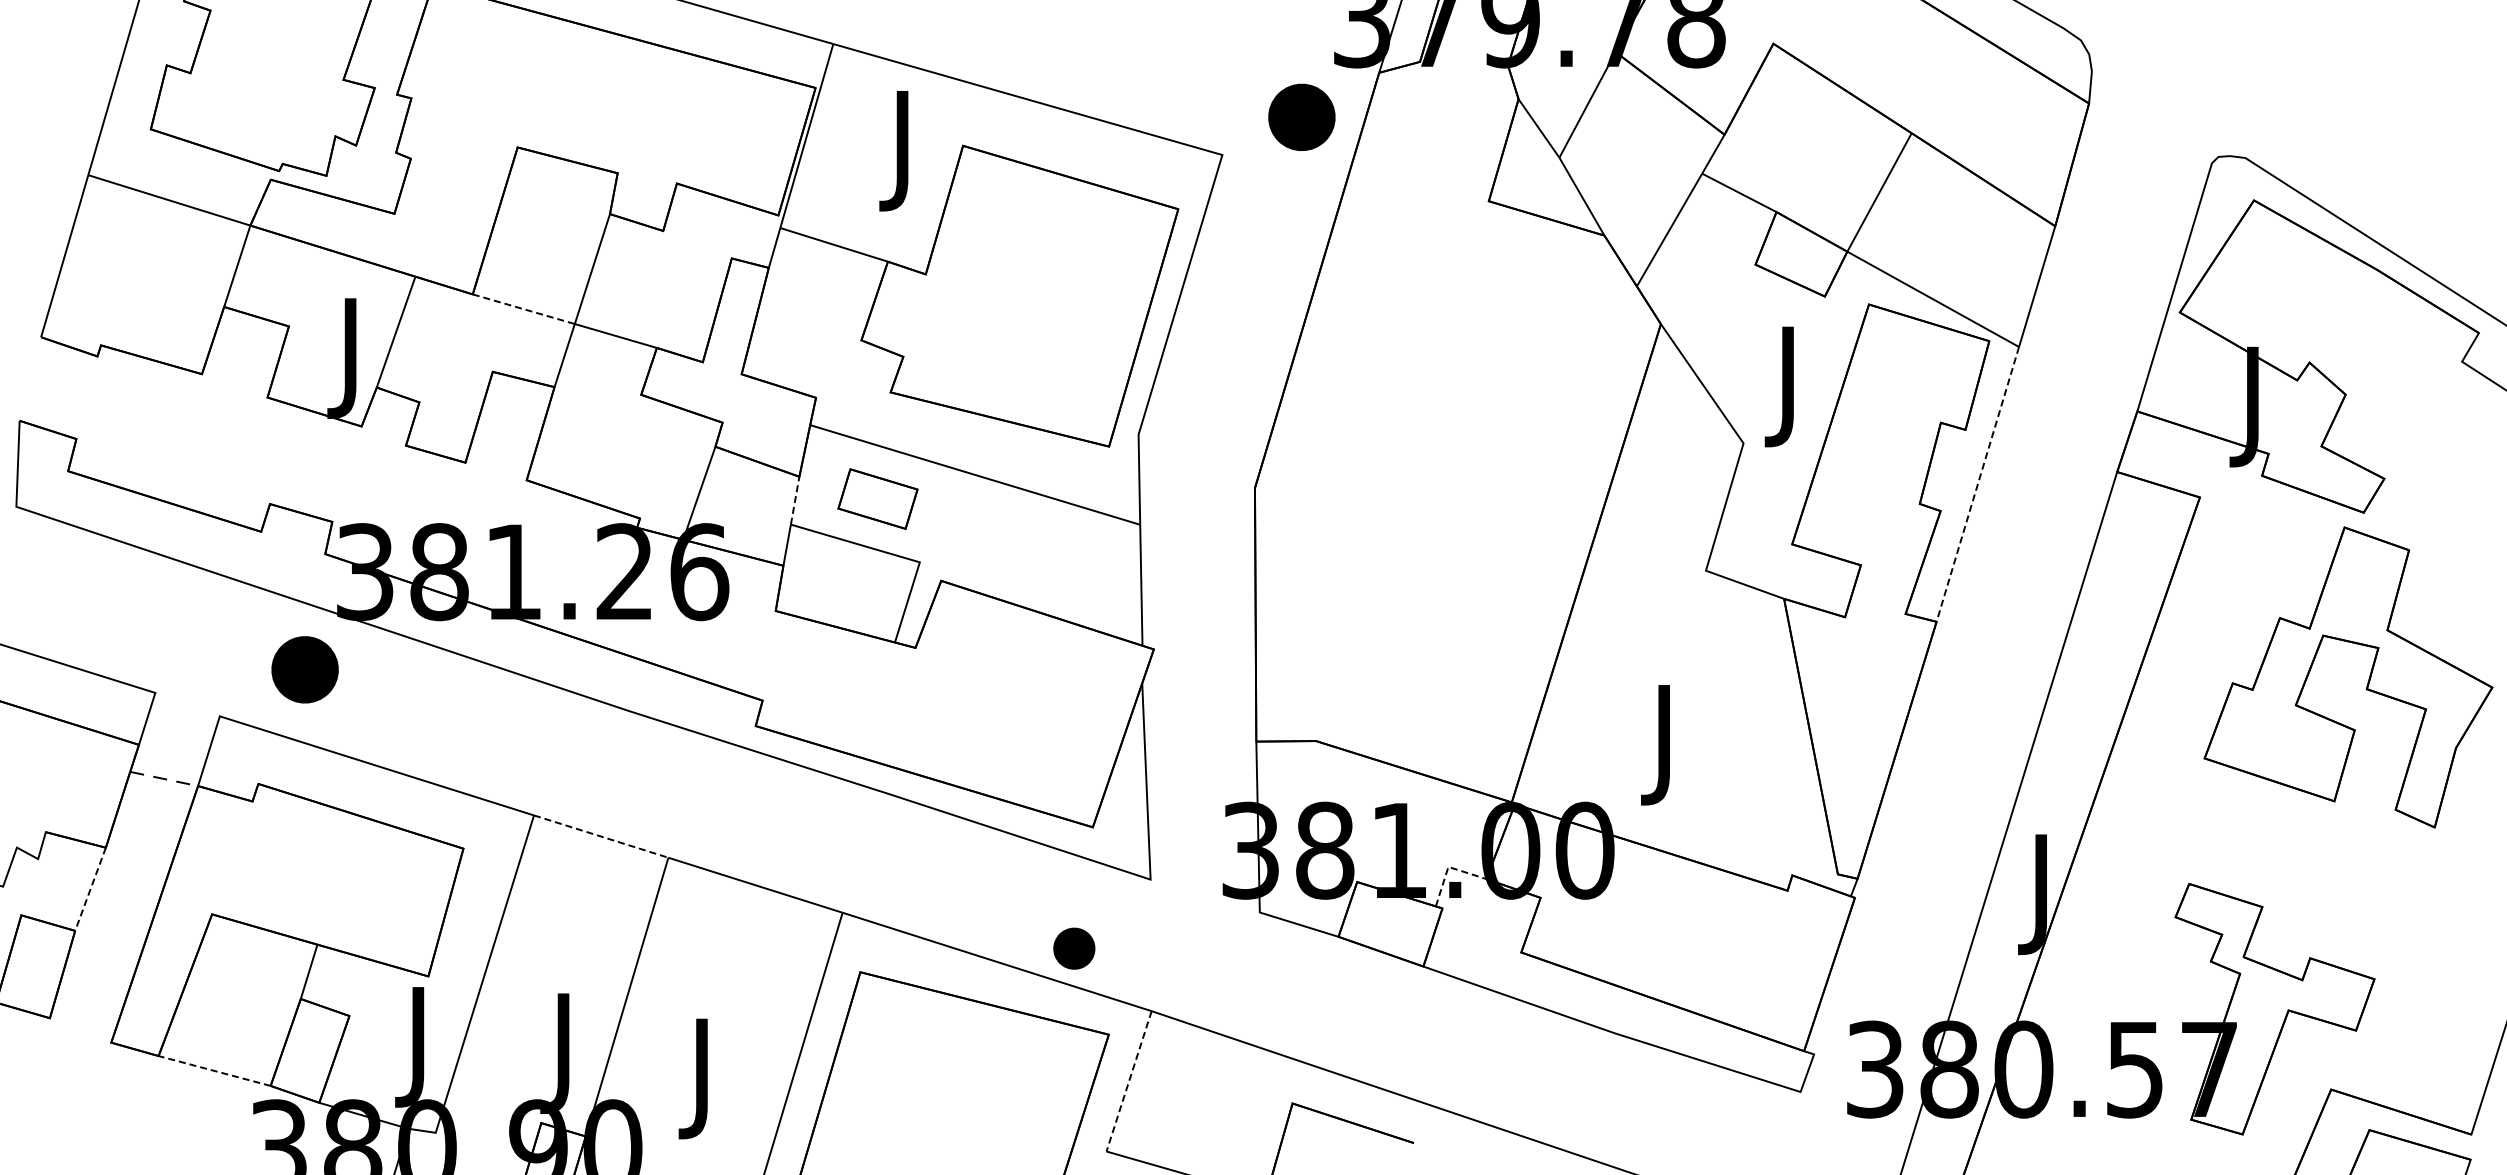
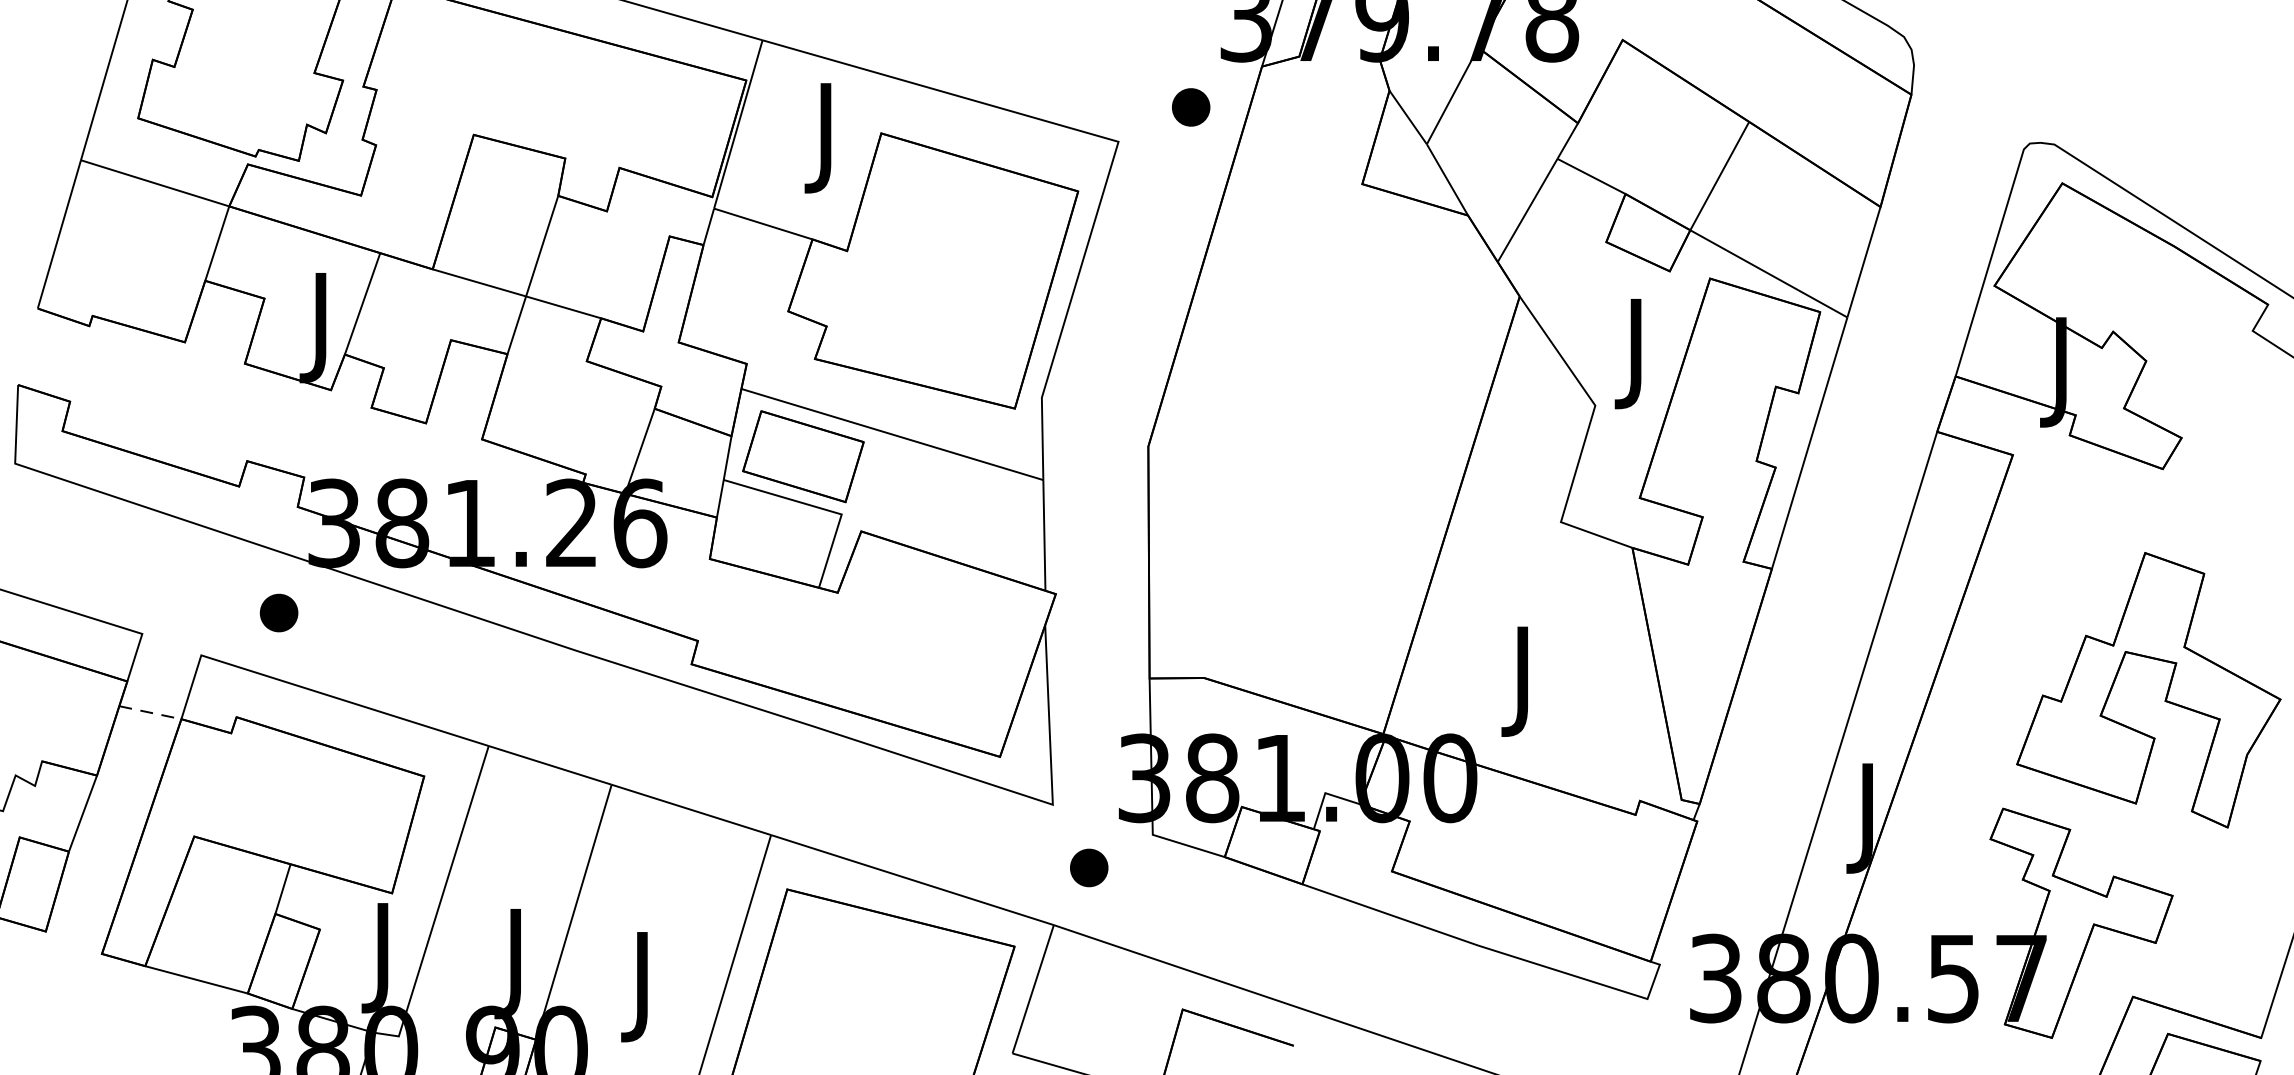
part: (1301, 117) -> (1190, 107), size x0.62
line: (524, 309) -> (480, 283), dashed -> solid
line: (1977, 484) -> (1809, 443), dashed -> solid
part: (877, 498) -> (802, 456), size x1.67
line: (795, 500) -> (727, 457), dashed -> solid
part: (304, 670) -> (278, 613), size x0.62
part: (2367, 682) -> (2166, 694), moved
line: (601, 836) -> (550, 765), dashed -> solid
line: (1448, 866) -> (1325, 792), dashed -> solid
line: (90, 889) -> (82, 813), dashed -> solid
part: (1074, 948) -> (1089, 867), moved
line: (214, 1070) -> (196, 979), dashed -> solid
line: (1129, 1081) -> (1033, 989), dashed -> solid

